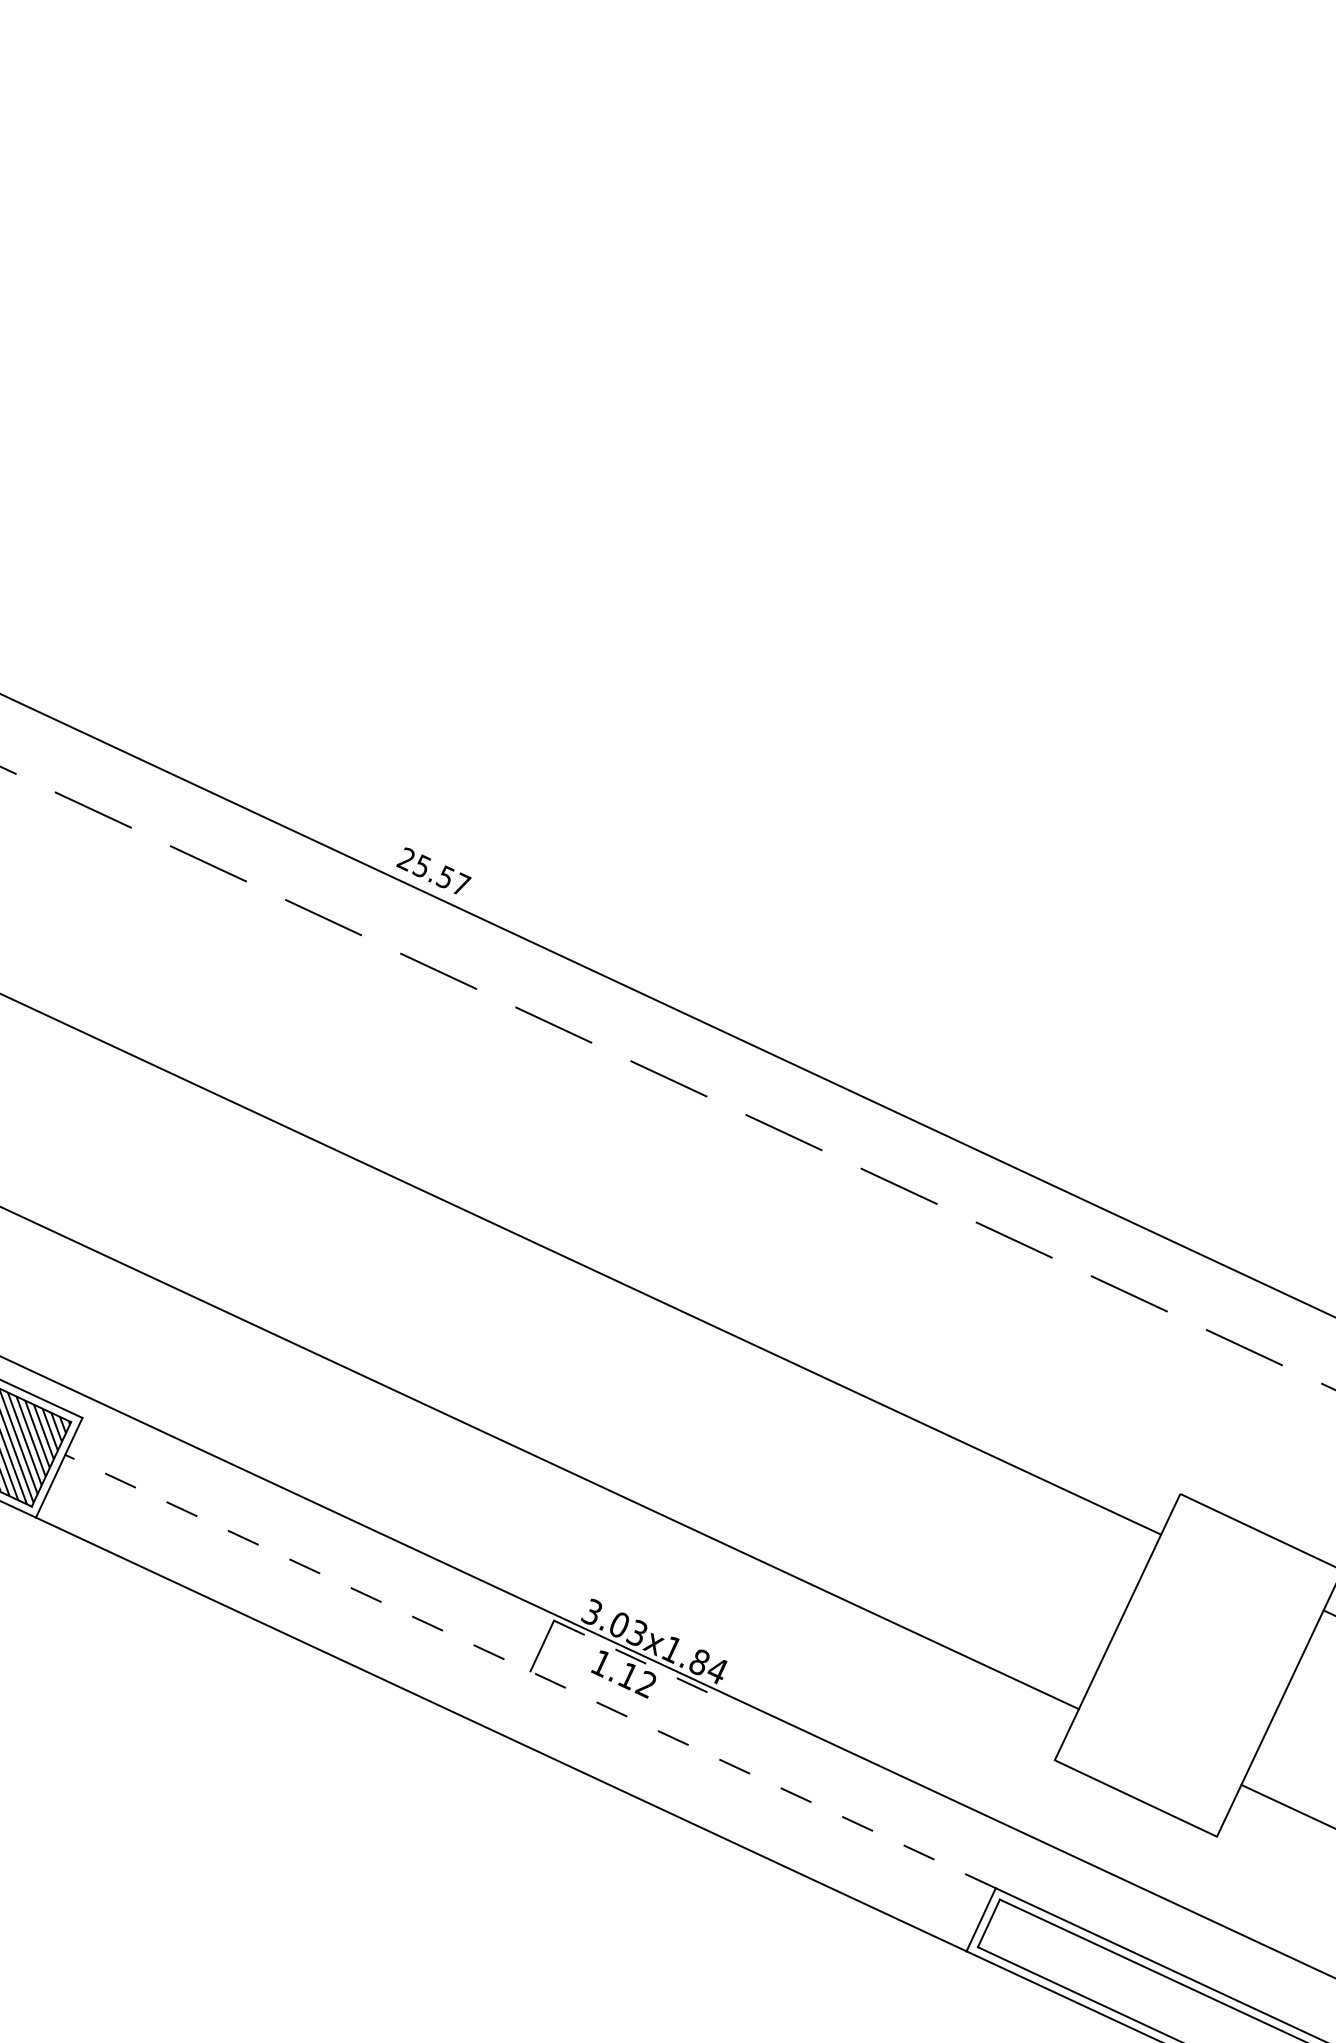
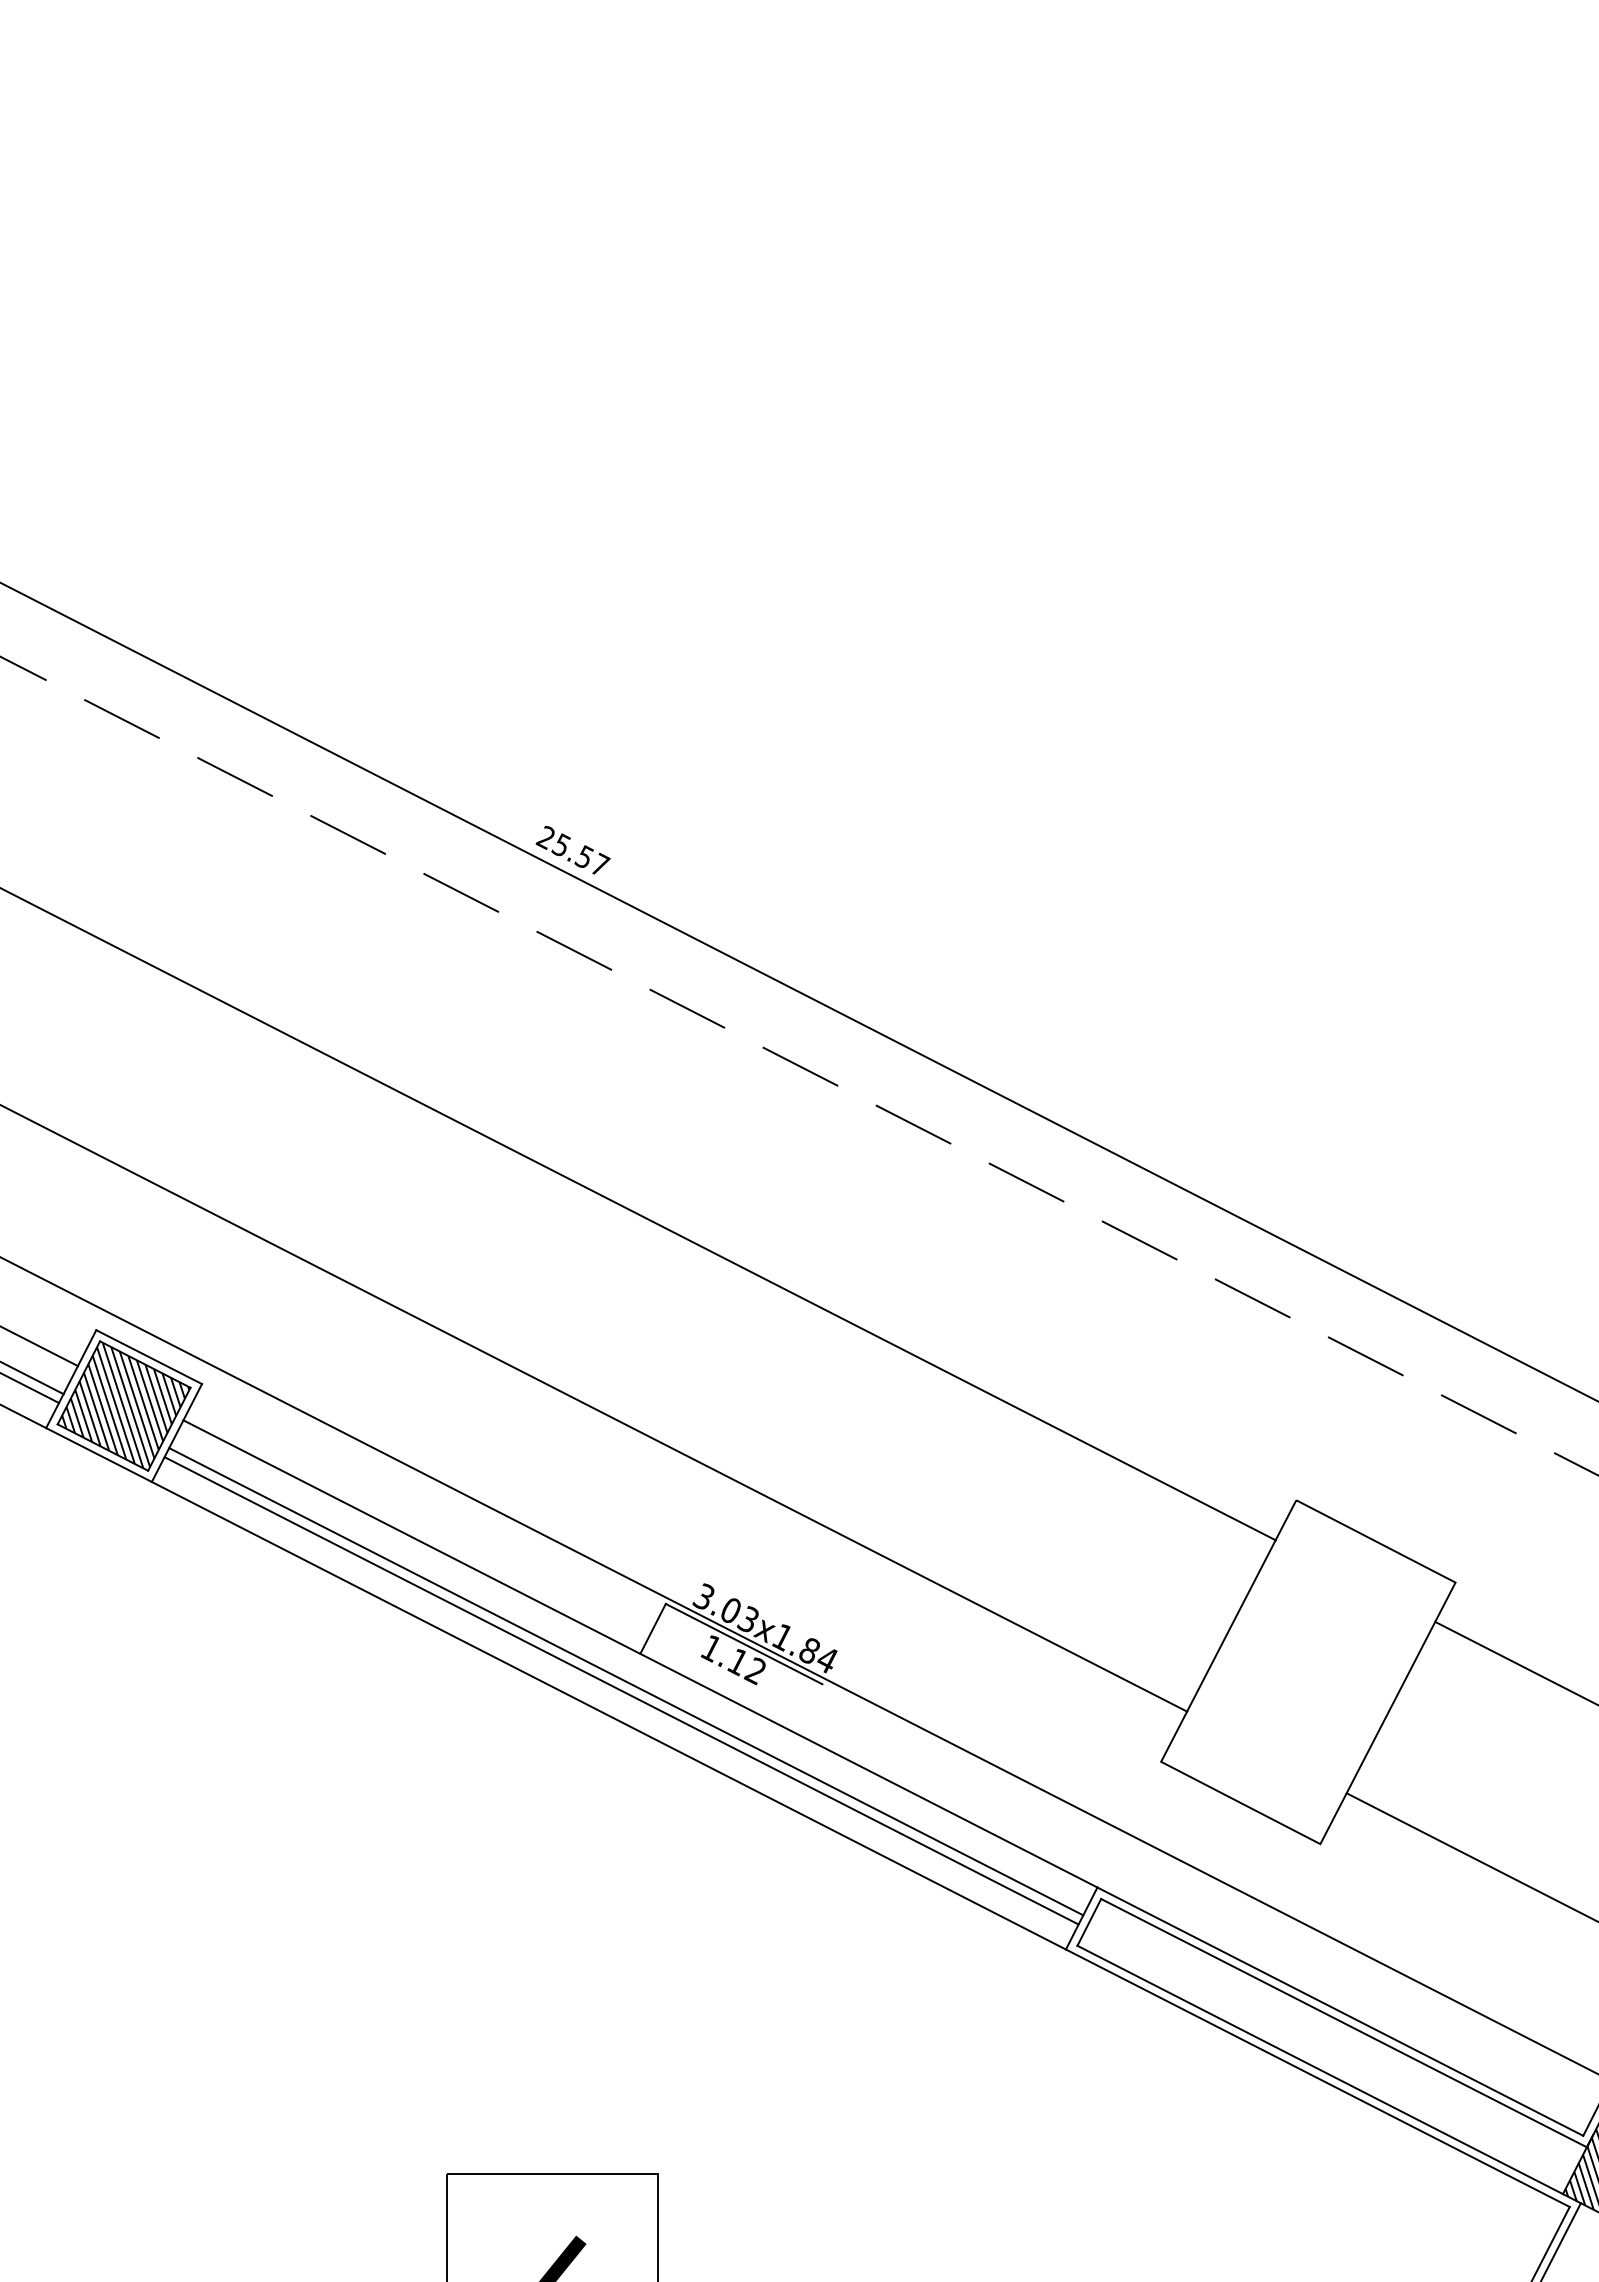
line: (634, 1658) -> (744, 1644), dashed -> solid
line: (529, 1671) -> (639, 1653), dashed -> solid
line: (517, 1699) -> (626, 1681), added
line: (512, 1708) -> (621, 1690), added

